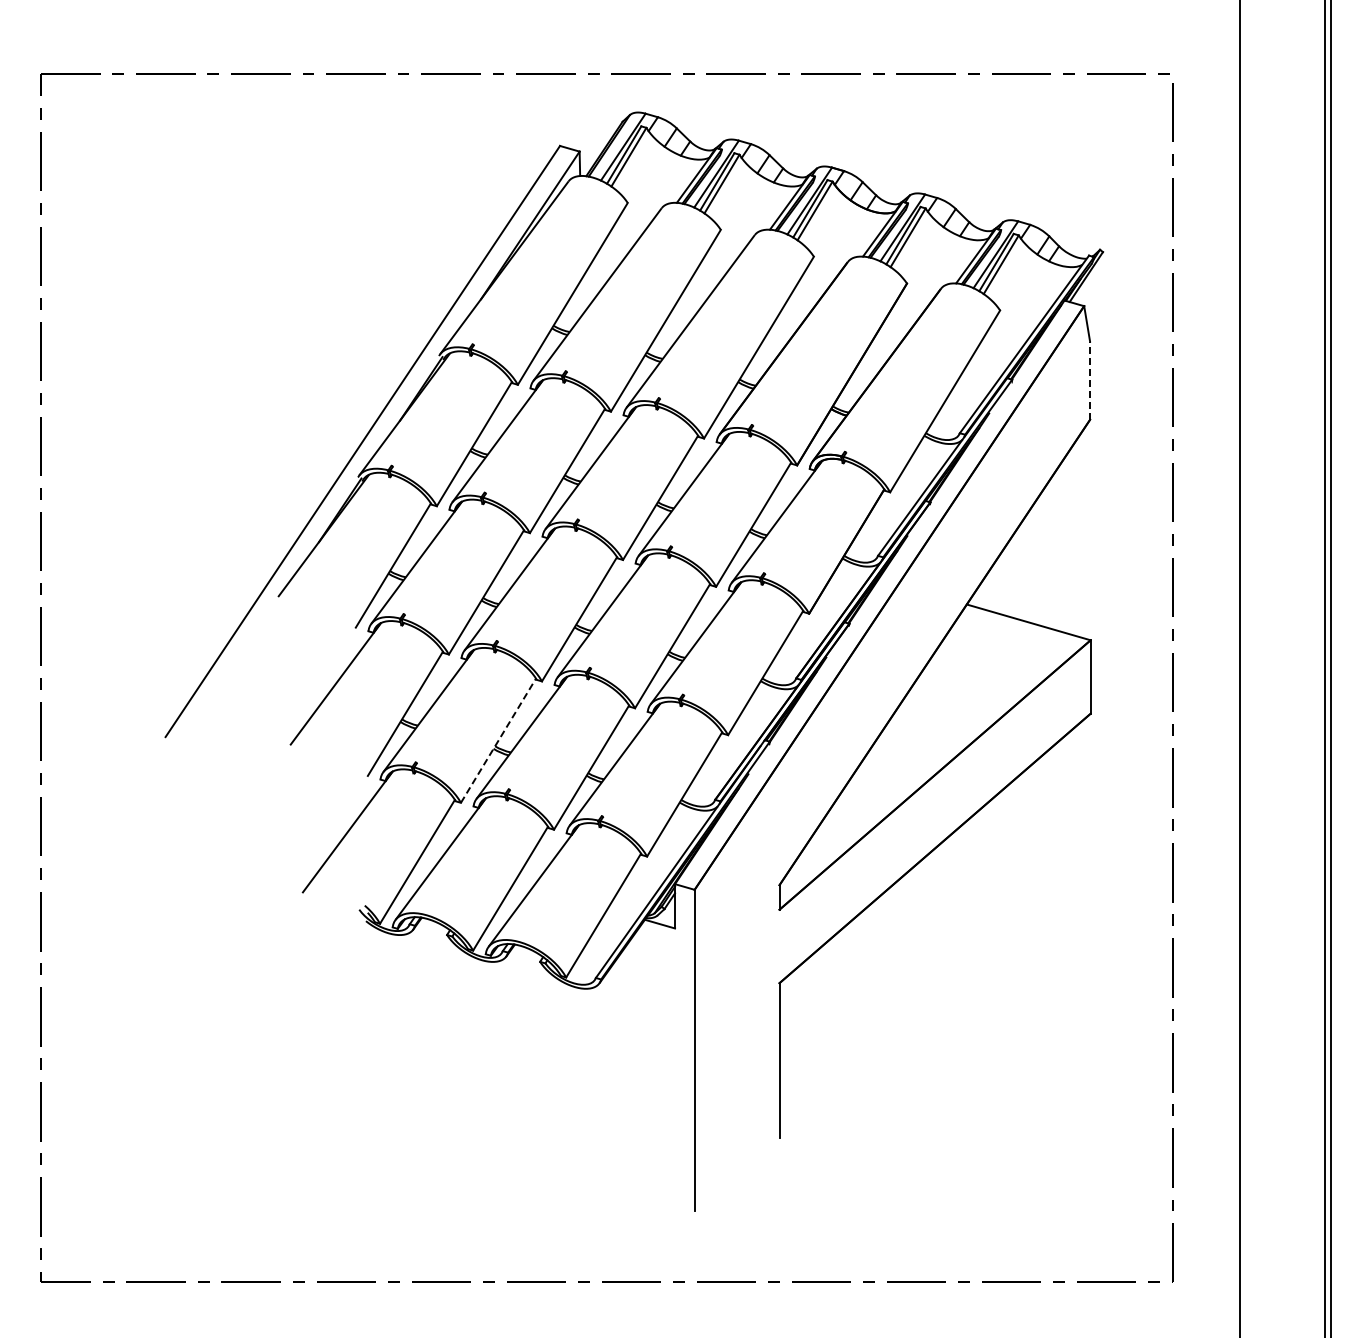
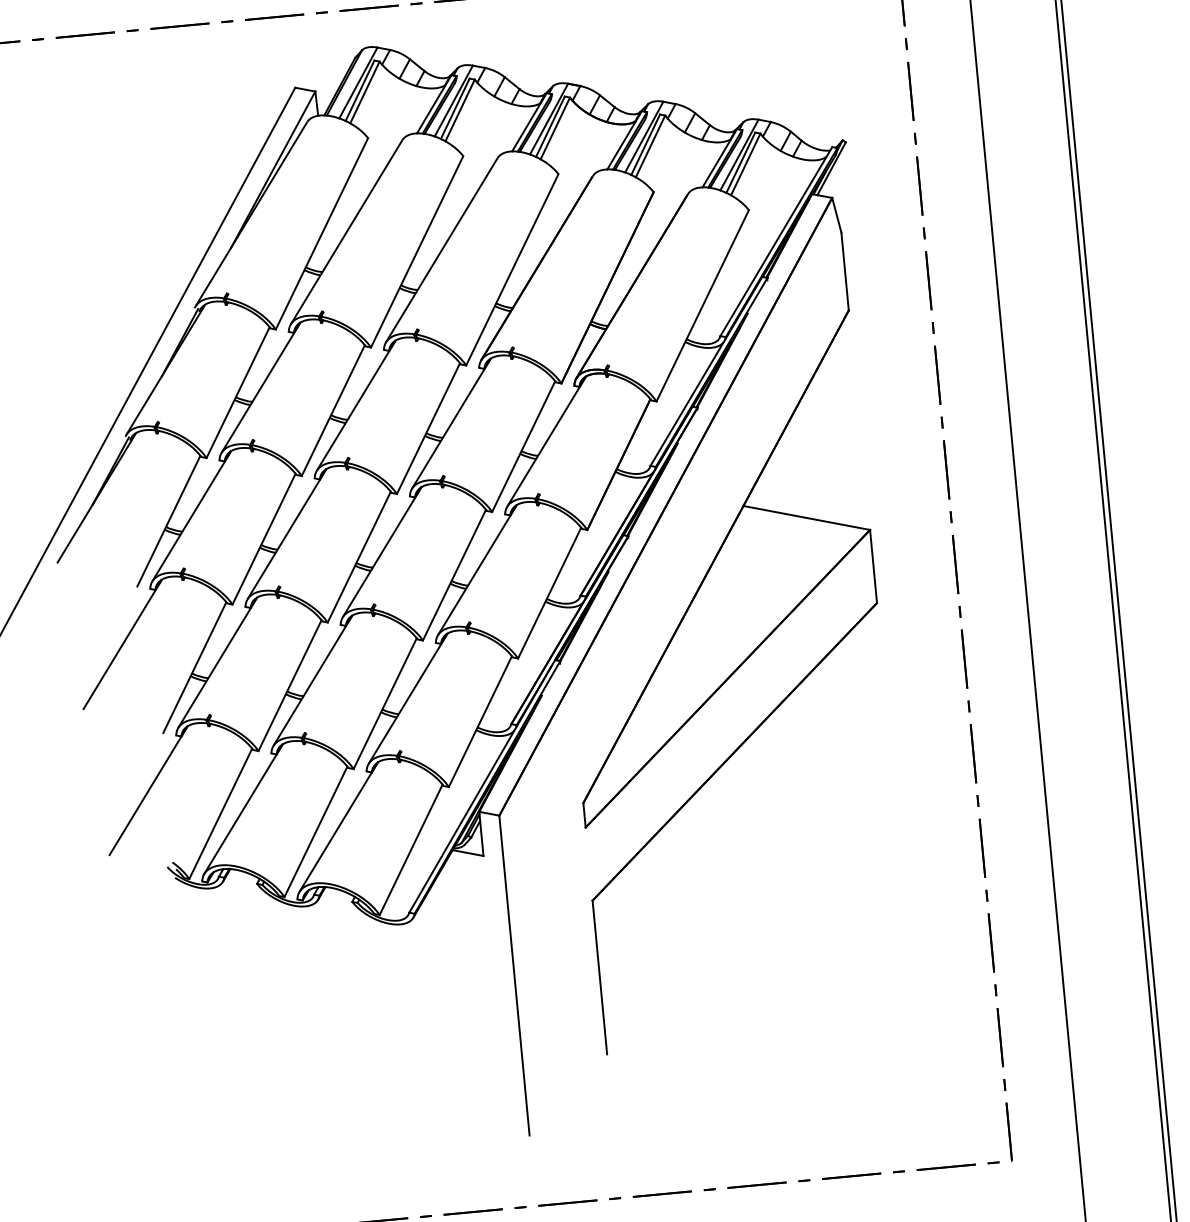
line: (1090, 380) -> (845, 271), dashed -> solid
line: (498, 740) -> (290, 685), dashed -> solid

